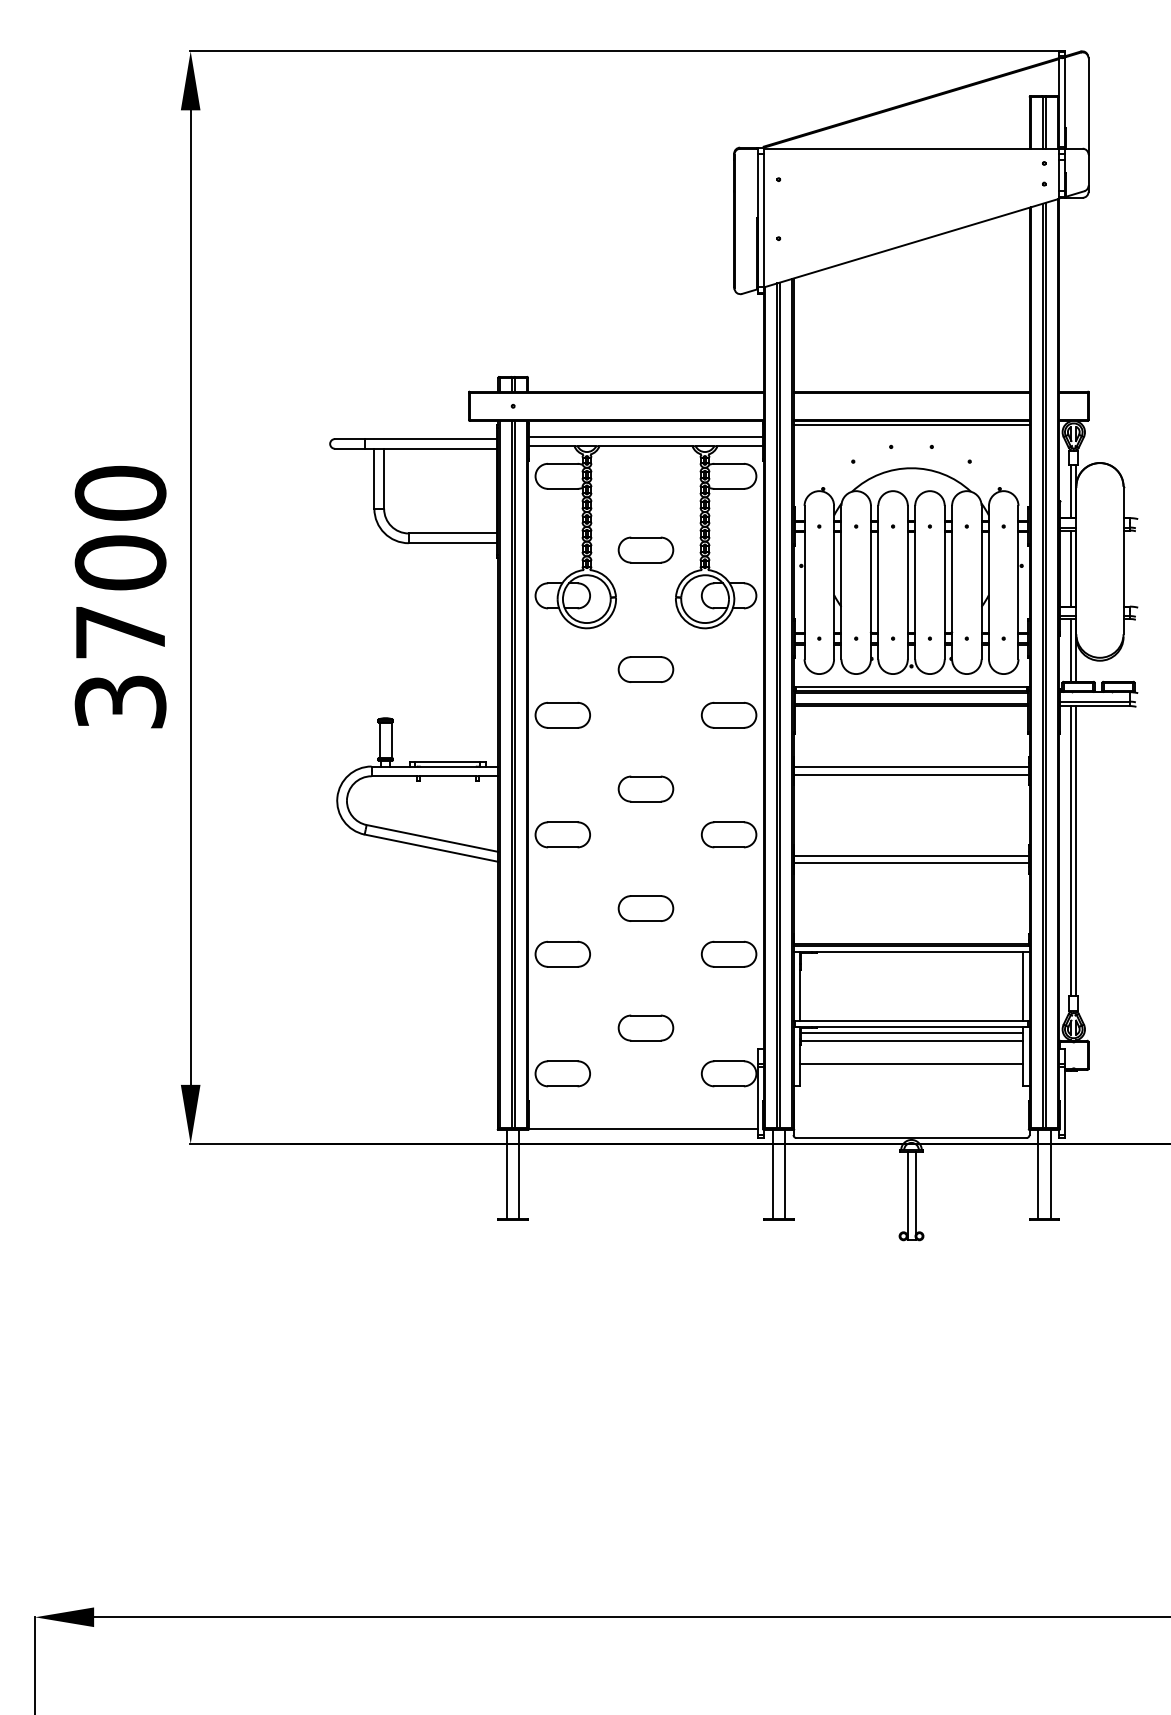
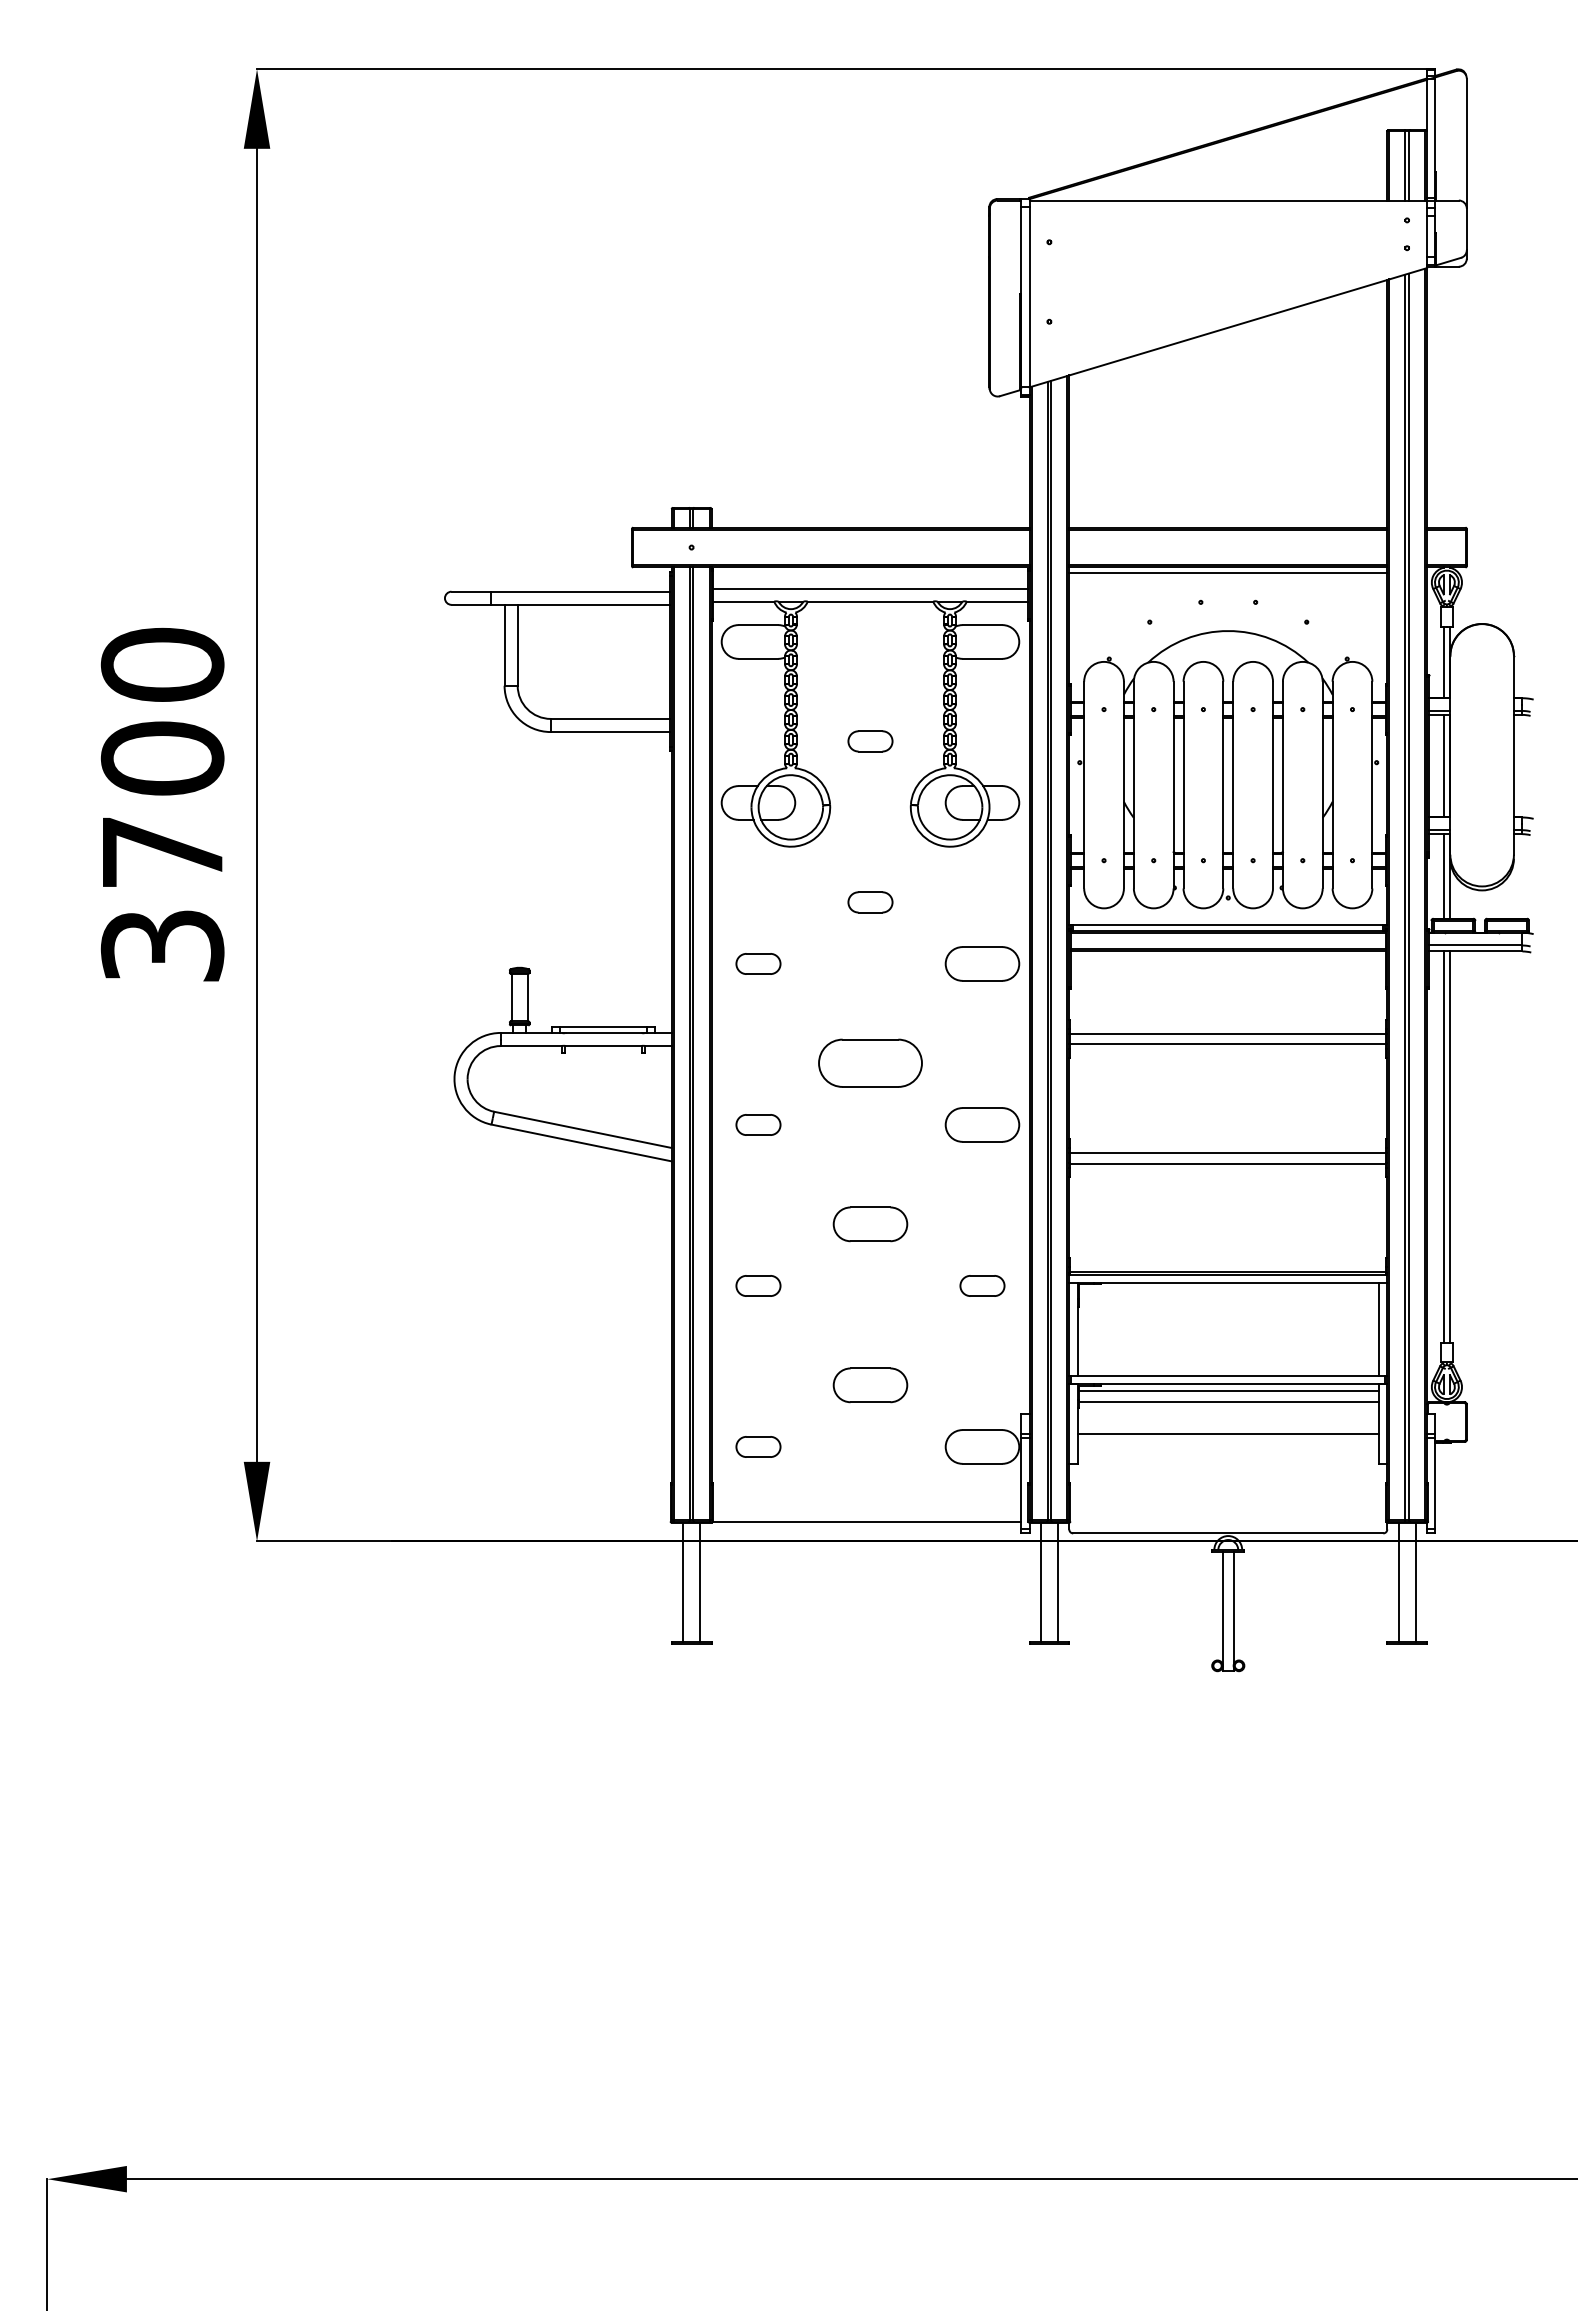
part: (645, 550) -> (870, 741), size x0.6
part: (645, 669) -> (870, 902), size x0.6
part: (562, 714) -> (758, 963), size x0.6
part: (645, 789) -> (870, 1063), size x1.4
part: (562, 834) -> (758, 1124), size x0.6
part: (562, 953) -> (758, 1285), size x0.6
part: (729, 953) -> (982, 1285), size x0.6
part: (562, 1073) -> (758, 1446), size x0.6

